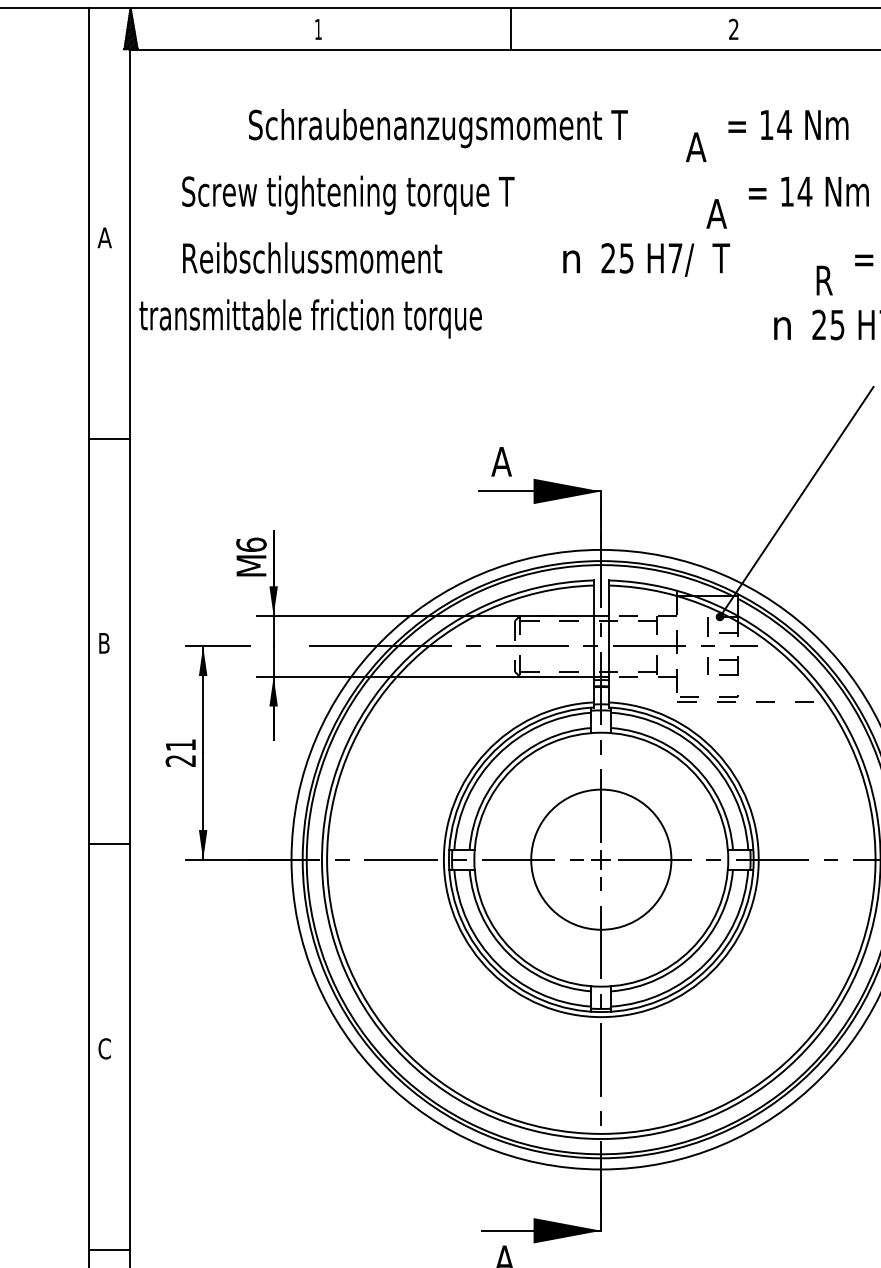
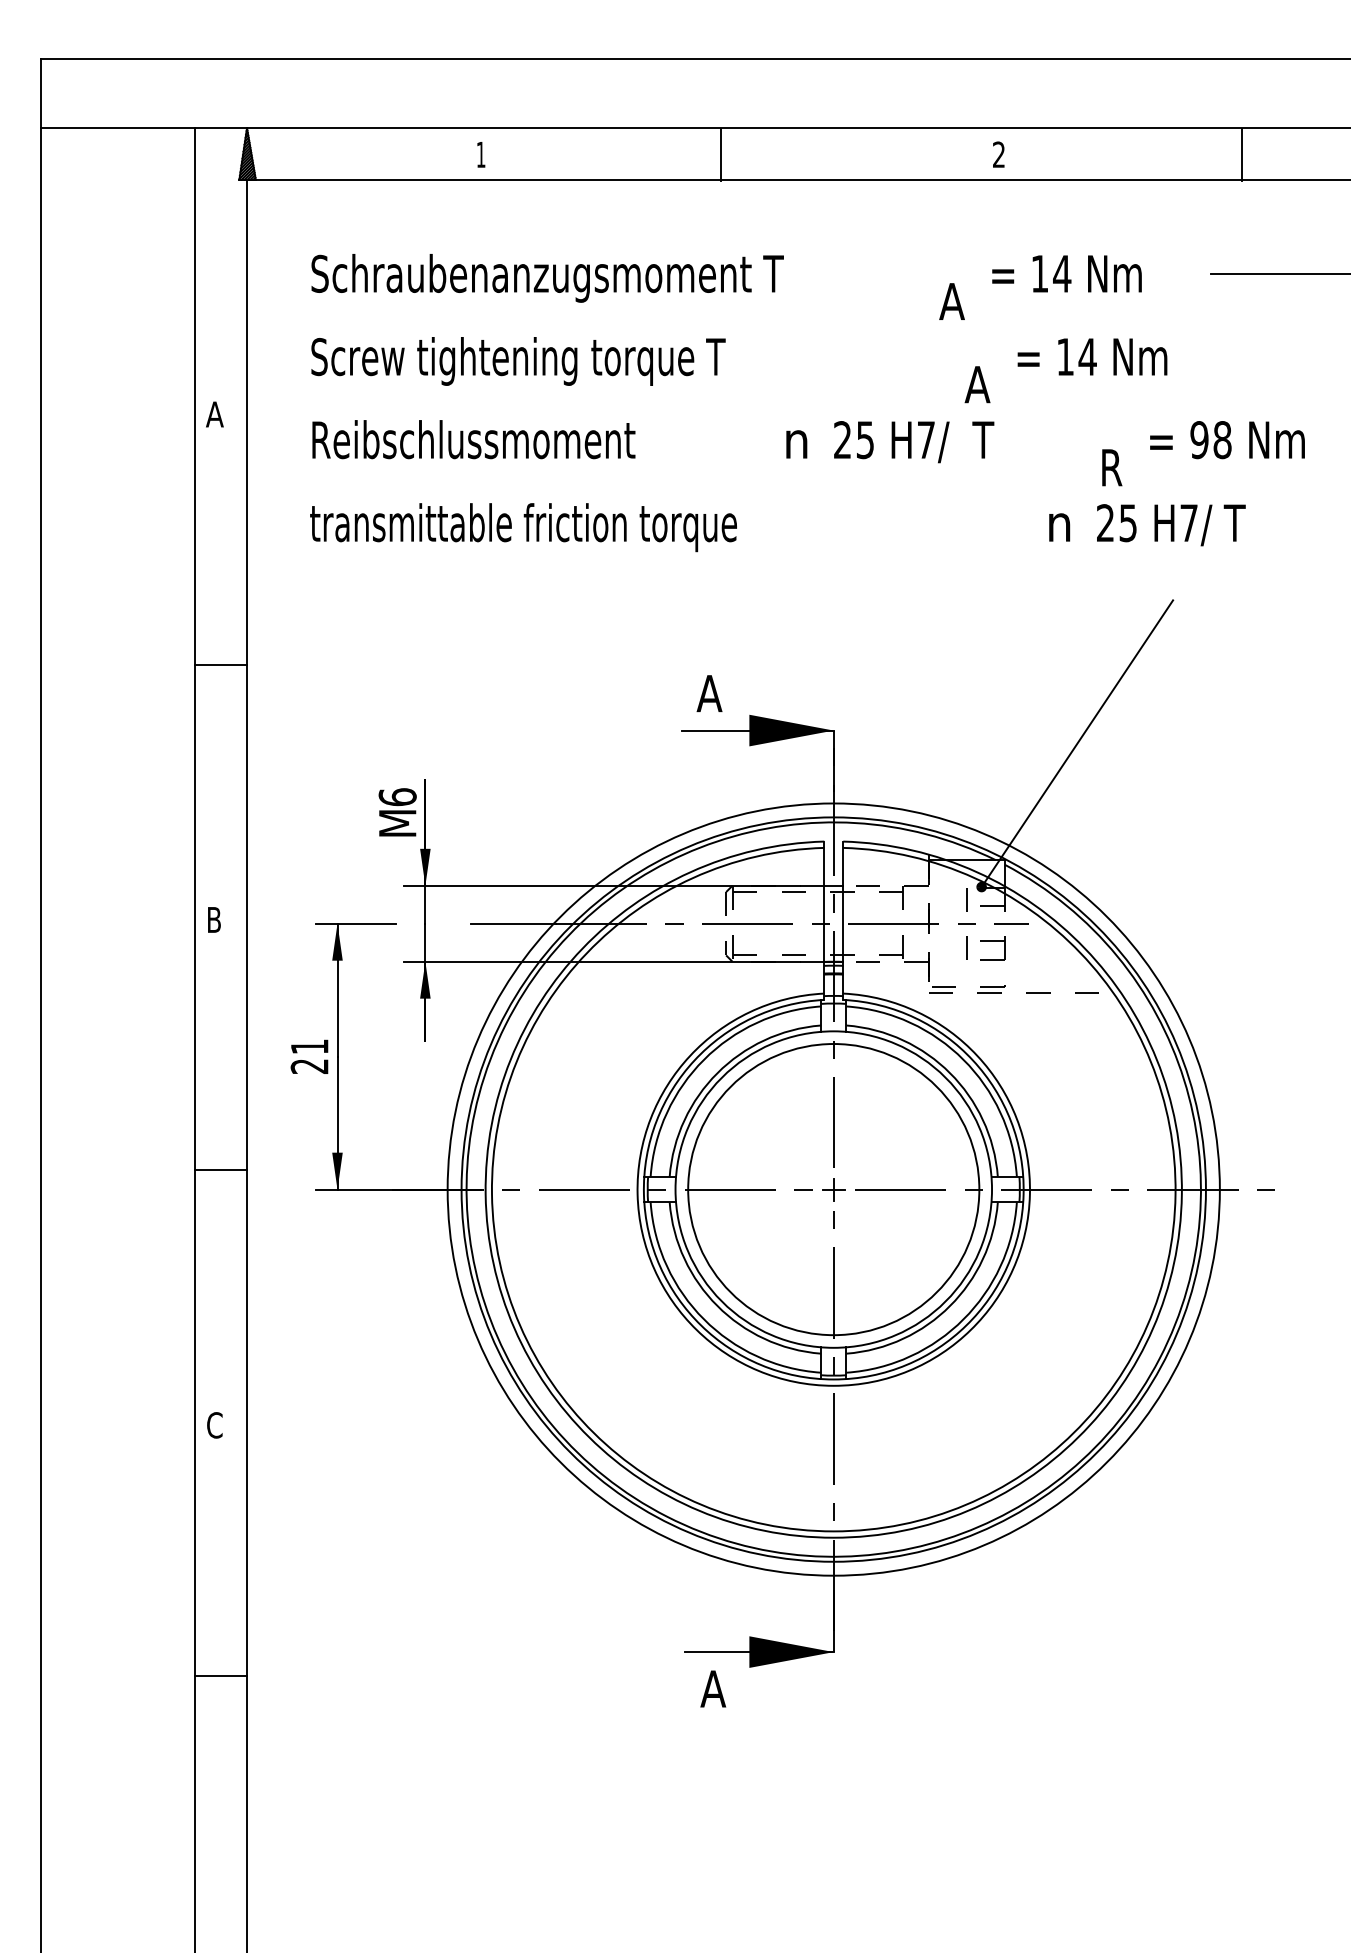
text: (438, 128) -> (547, 278), moved
text: (310, 318) -> (523, 527), moved
circle: (601, 859) -> (833, 1189), size x1.67

